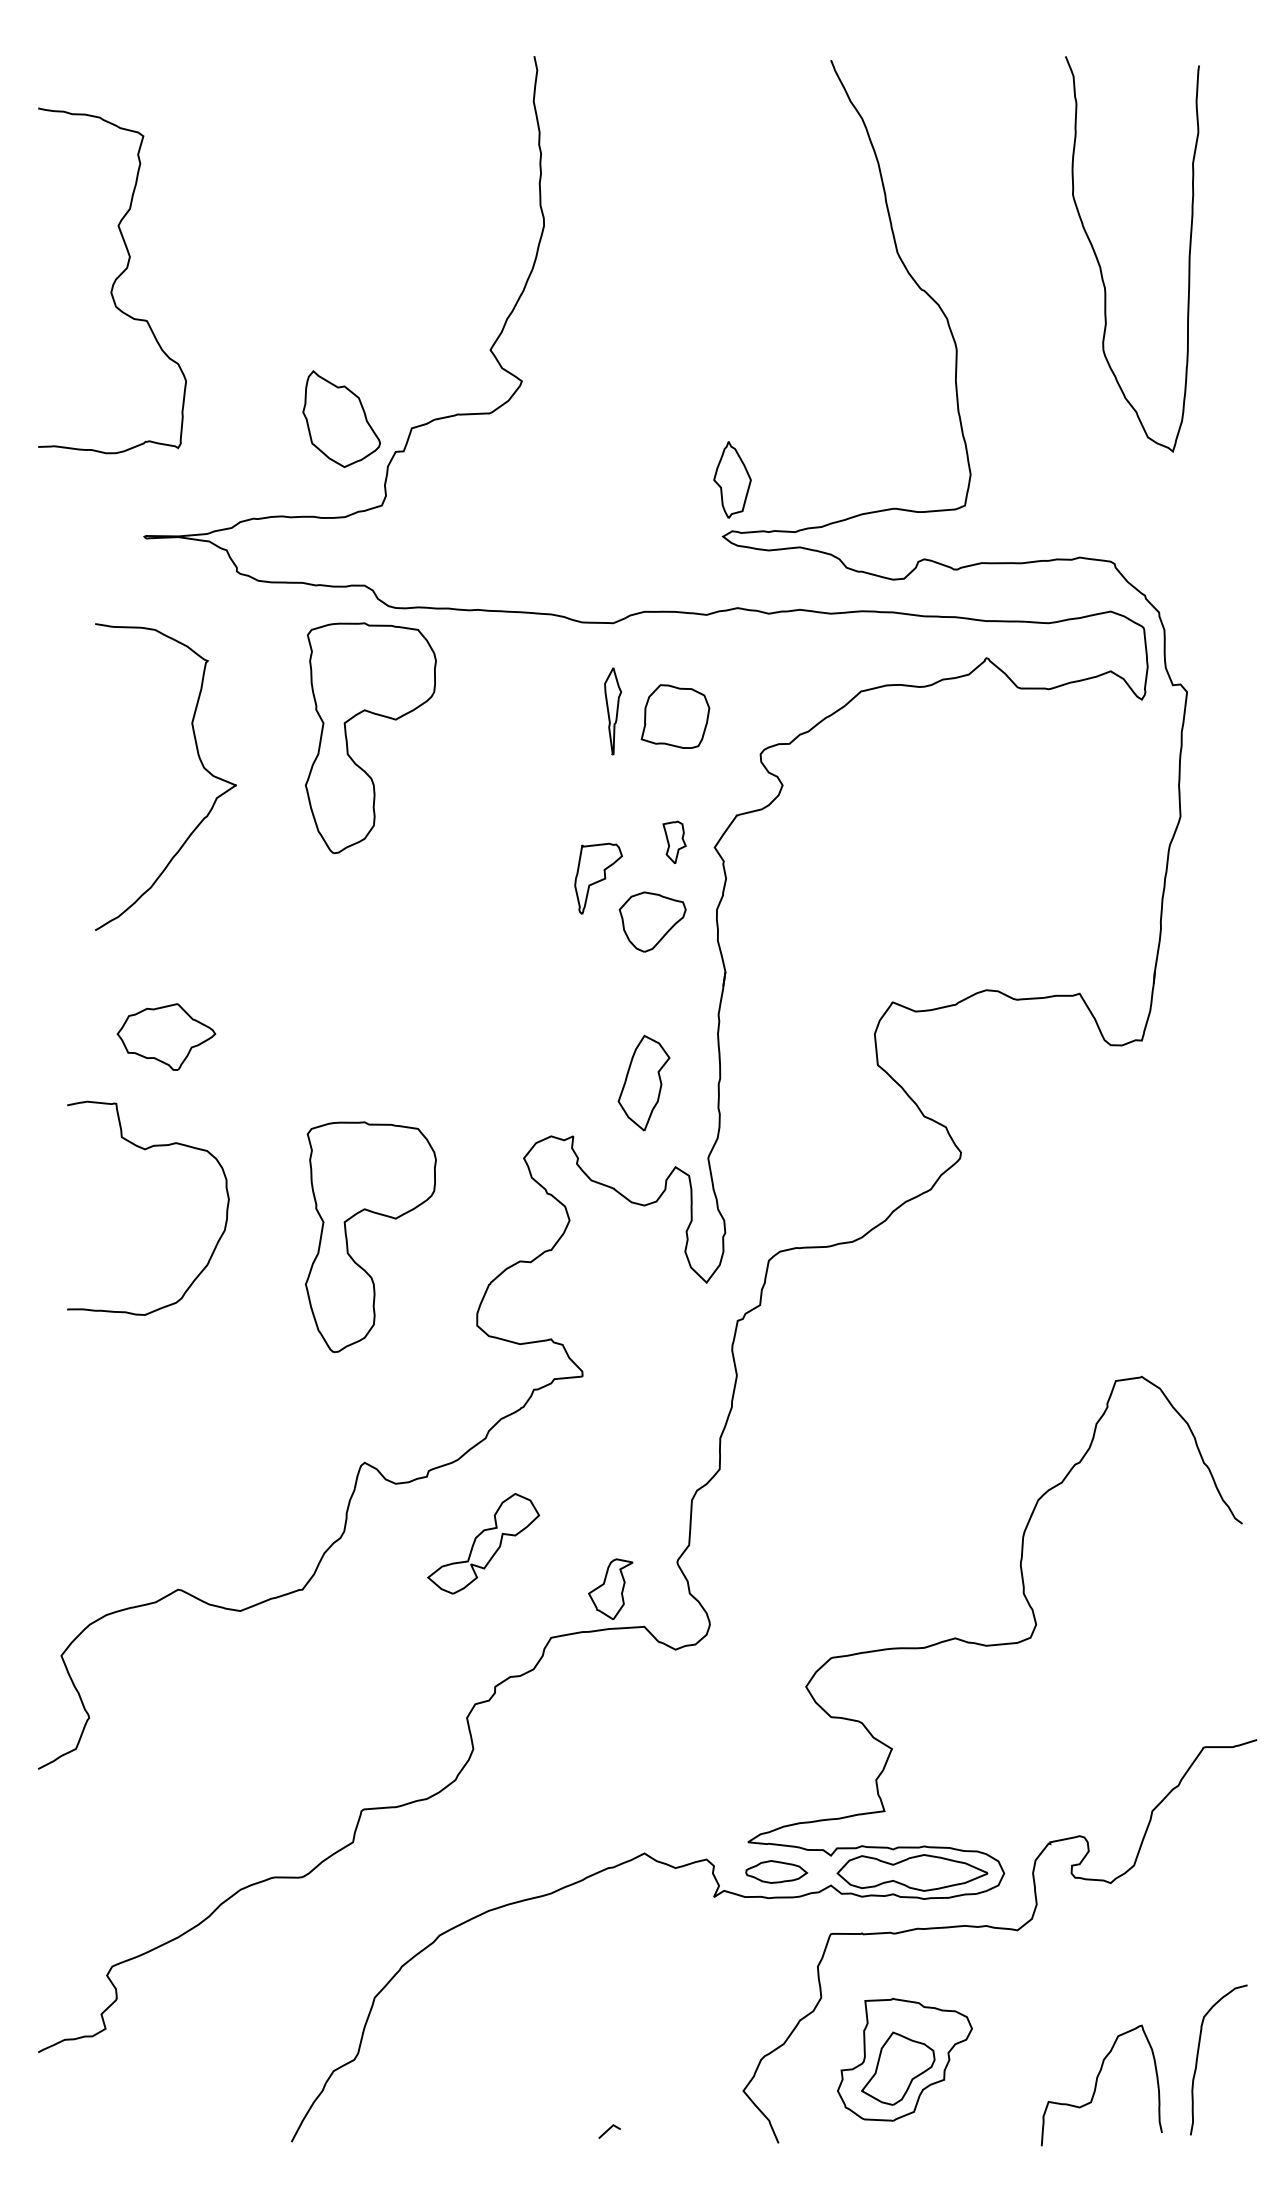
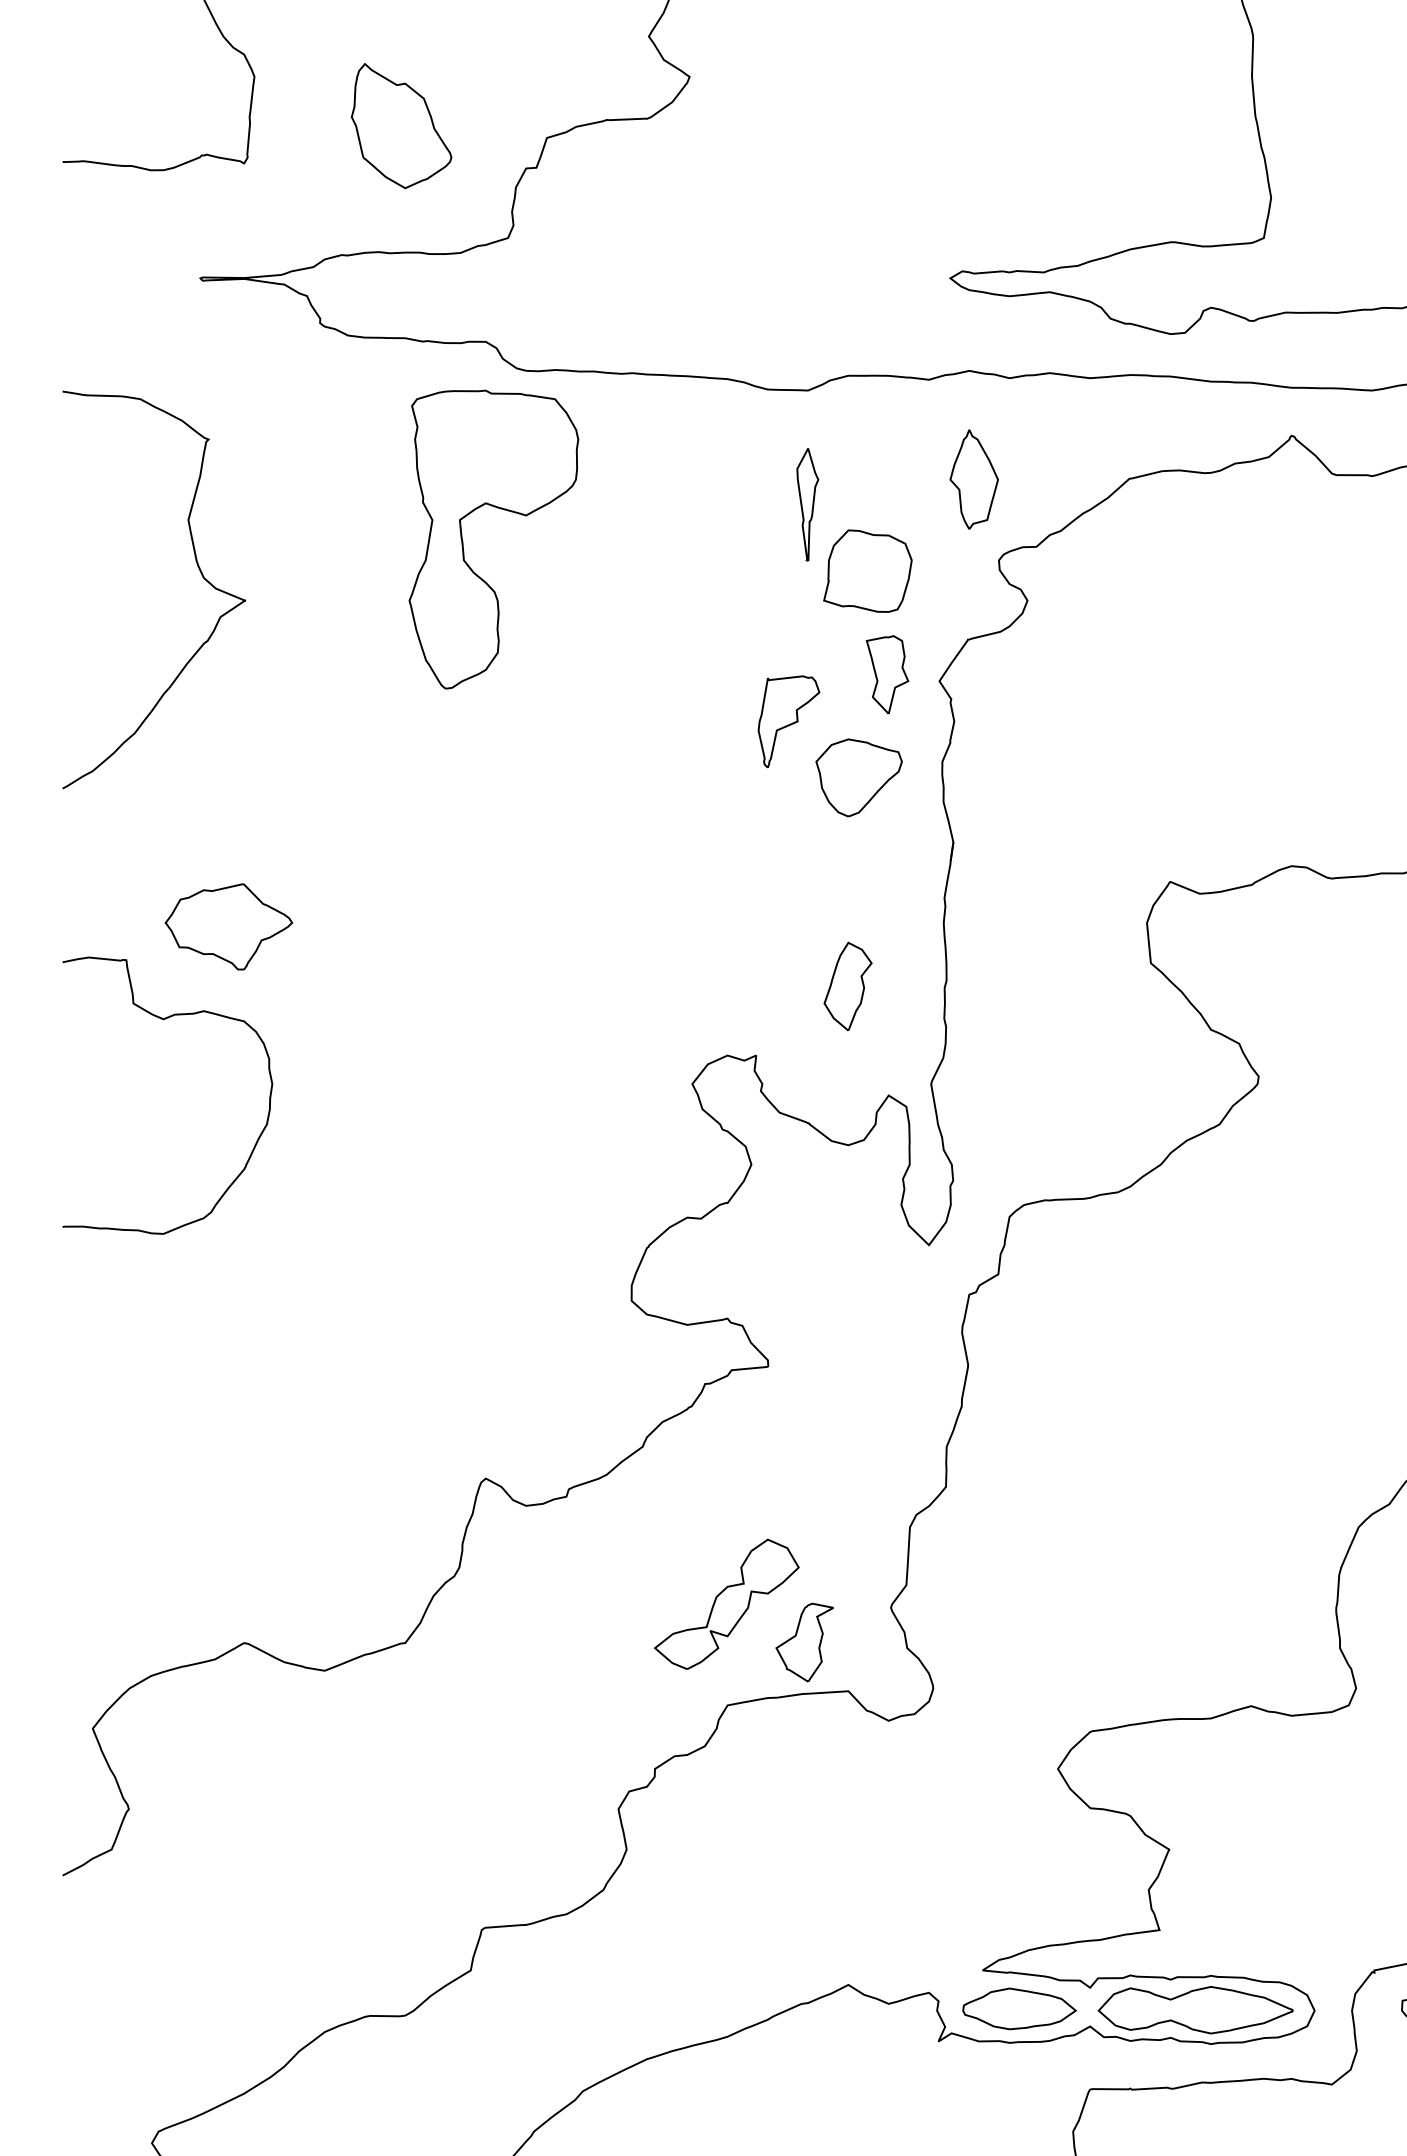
part: (341, 418) -> (401, 125), moved
part: (732, 479) -> (974, 479), moved
part: (675, 716) -> (867, 571), moved
curve: (199, 760) -> (197, 568), moved
part: (674, 842) -> (887, 674), size x1.43
part: (644, 1082) -> (848, 985), size x0.71
curve: (145, 1150) -> (164, 1020), moved
part: (347, 1237) -> (463, 1186), removed
part: (483, 1543) -> (726, 1603), moved
part: (776, 1871) -> (1019, 2008), size x1.43

